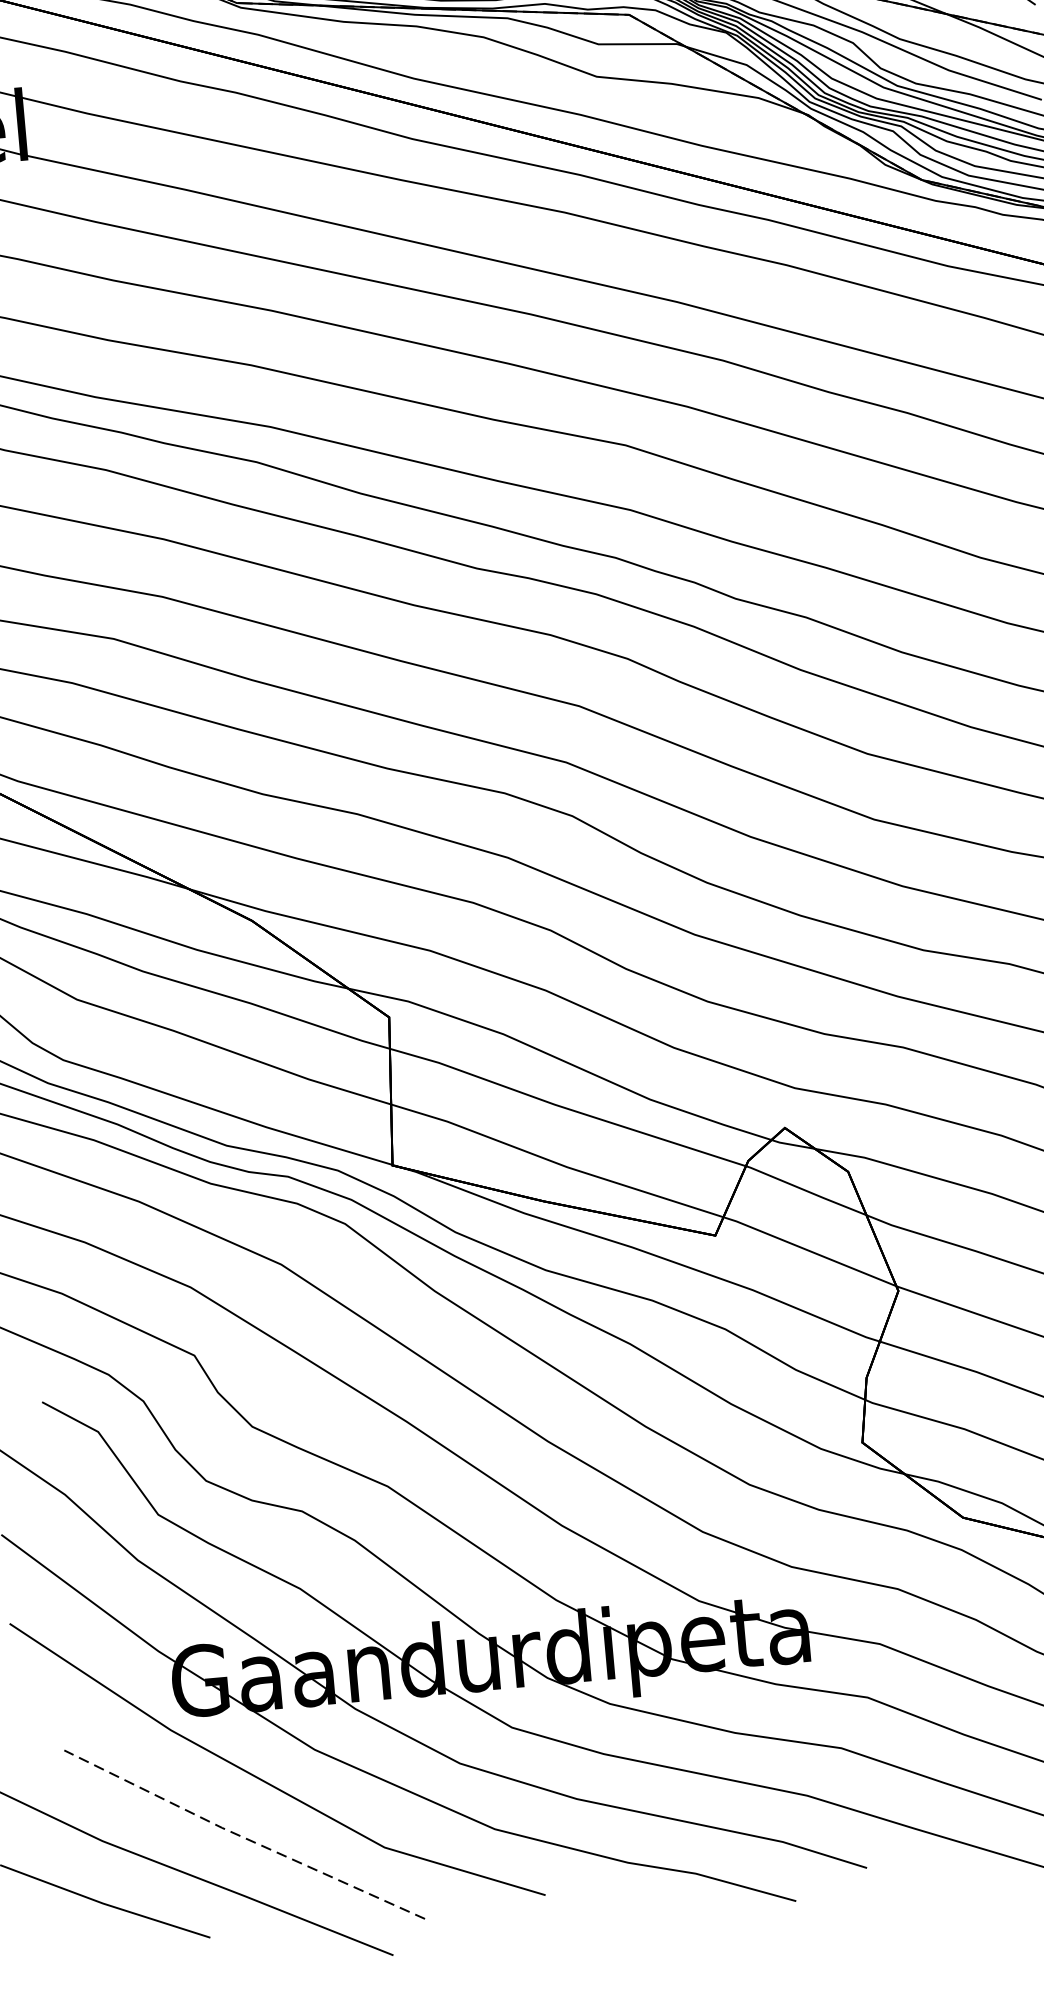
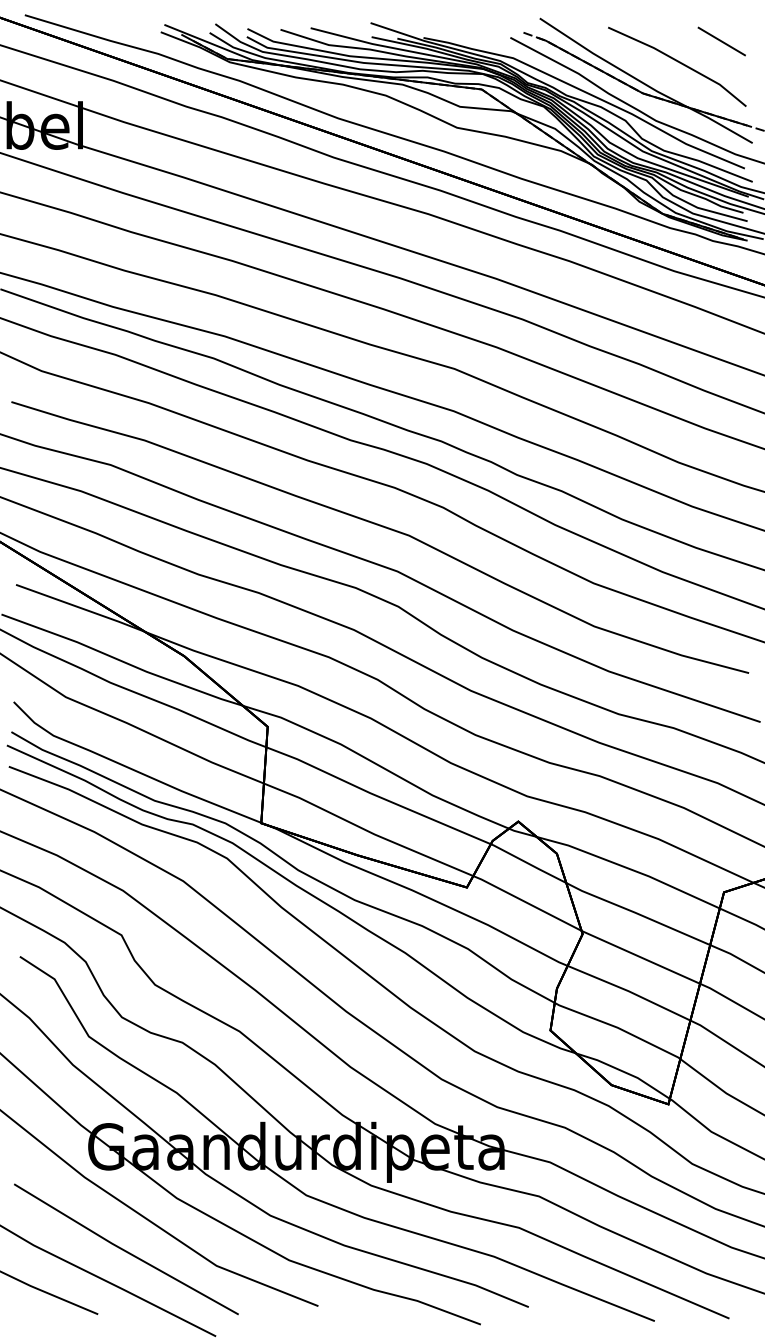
line: (243, 1836) -> (125, 1250), dashed -> solid

